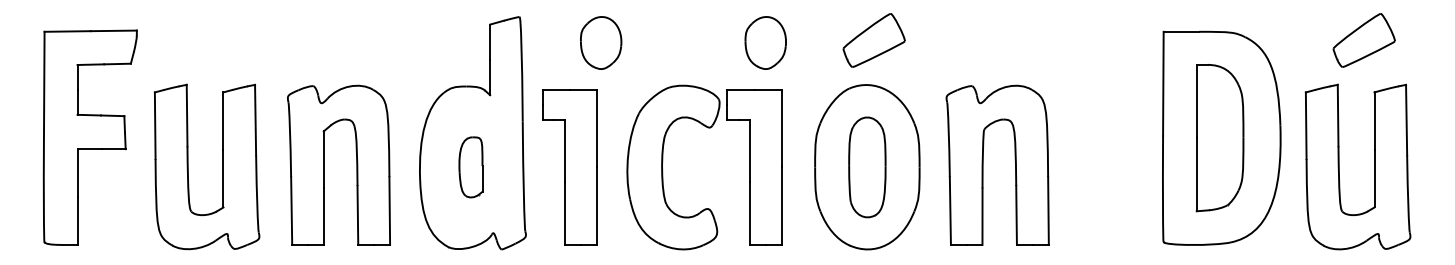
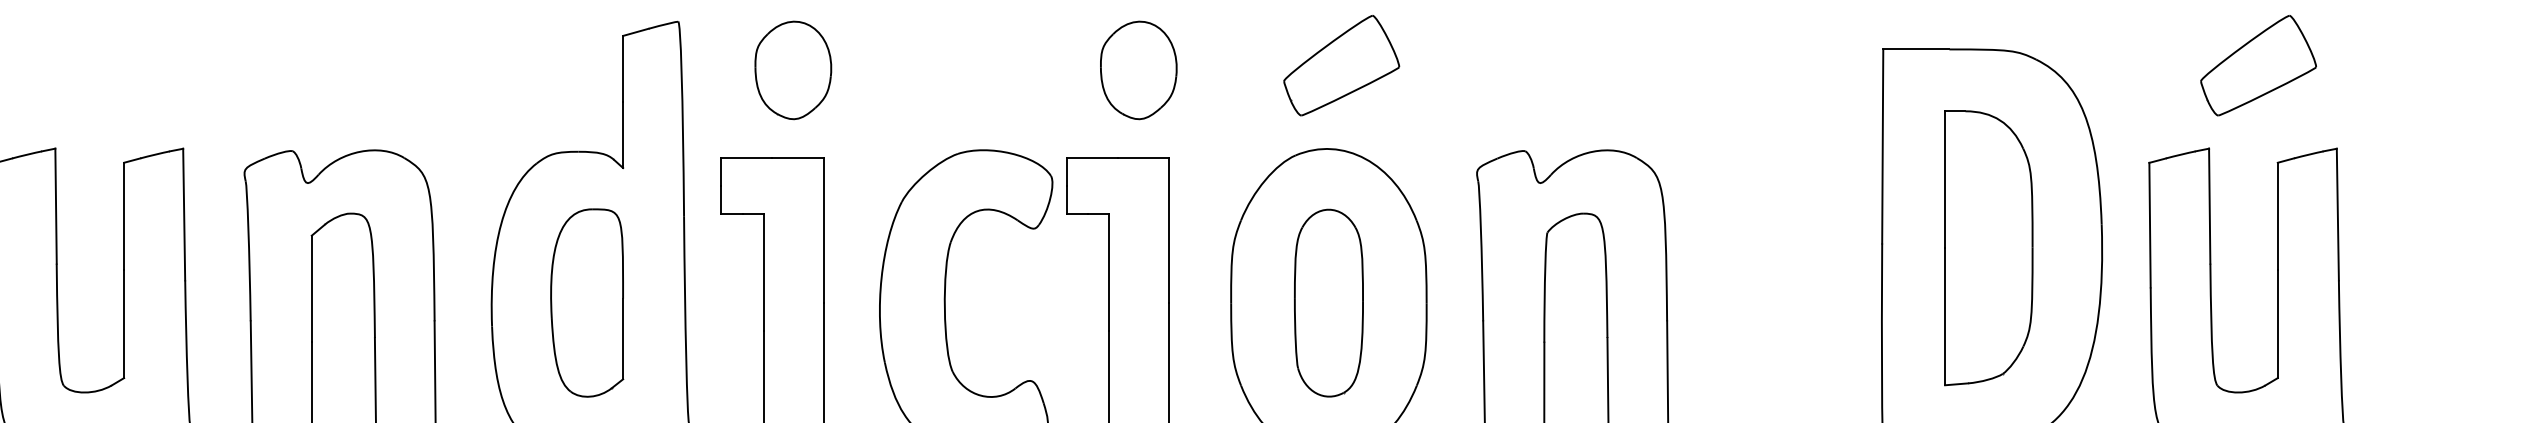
part: (601, 42) -> (794, 69), moved
part: (470, 167) -> (586, 303), size x1.67

